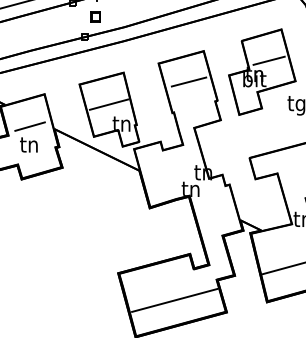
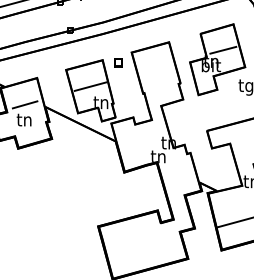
part: (95, 16) -> (118, 62), moved
line: (188, 81) -> (156, 67), removed
line: (174, 299) -> (144, 248), removed

